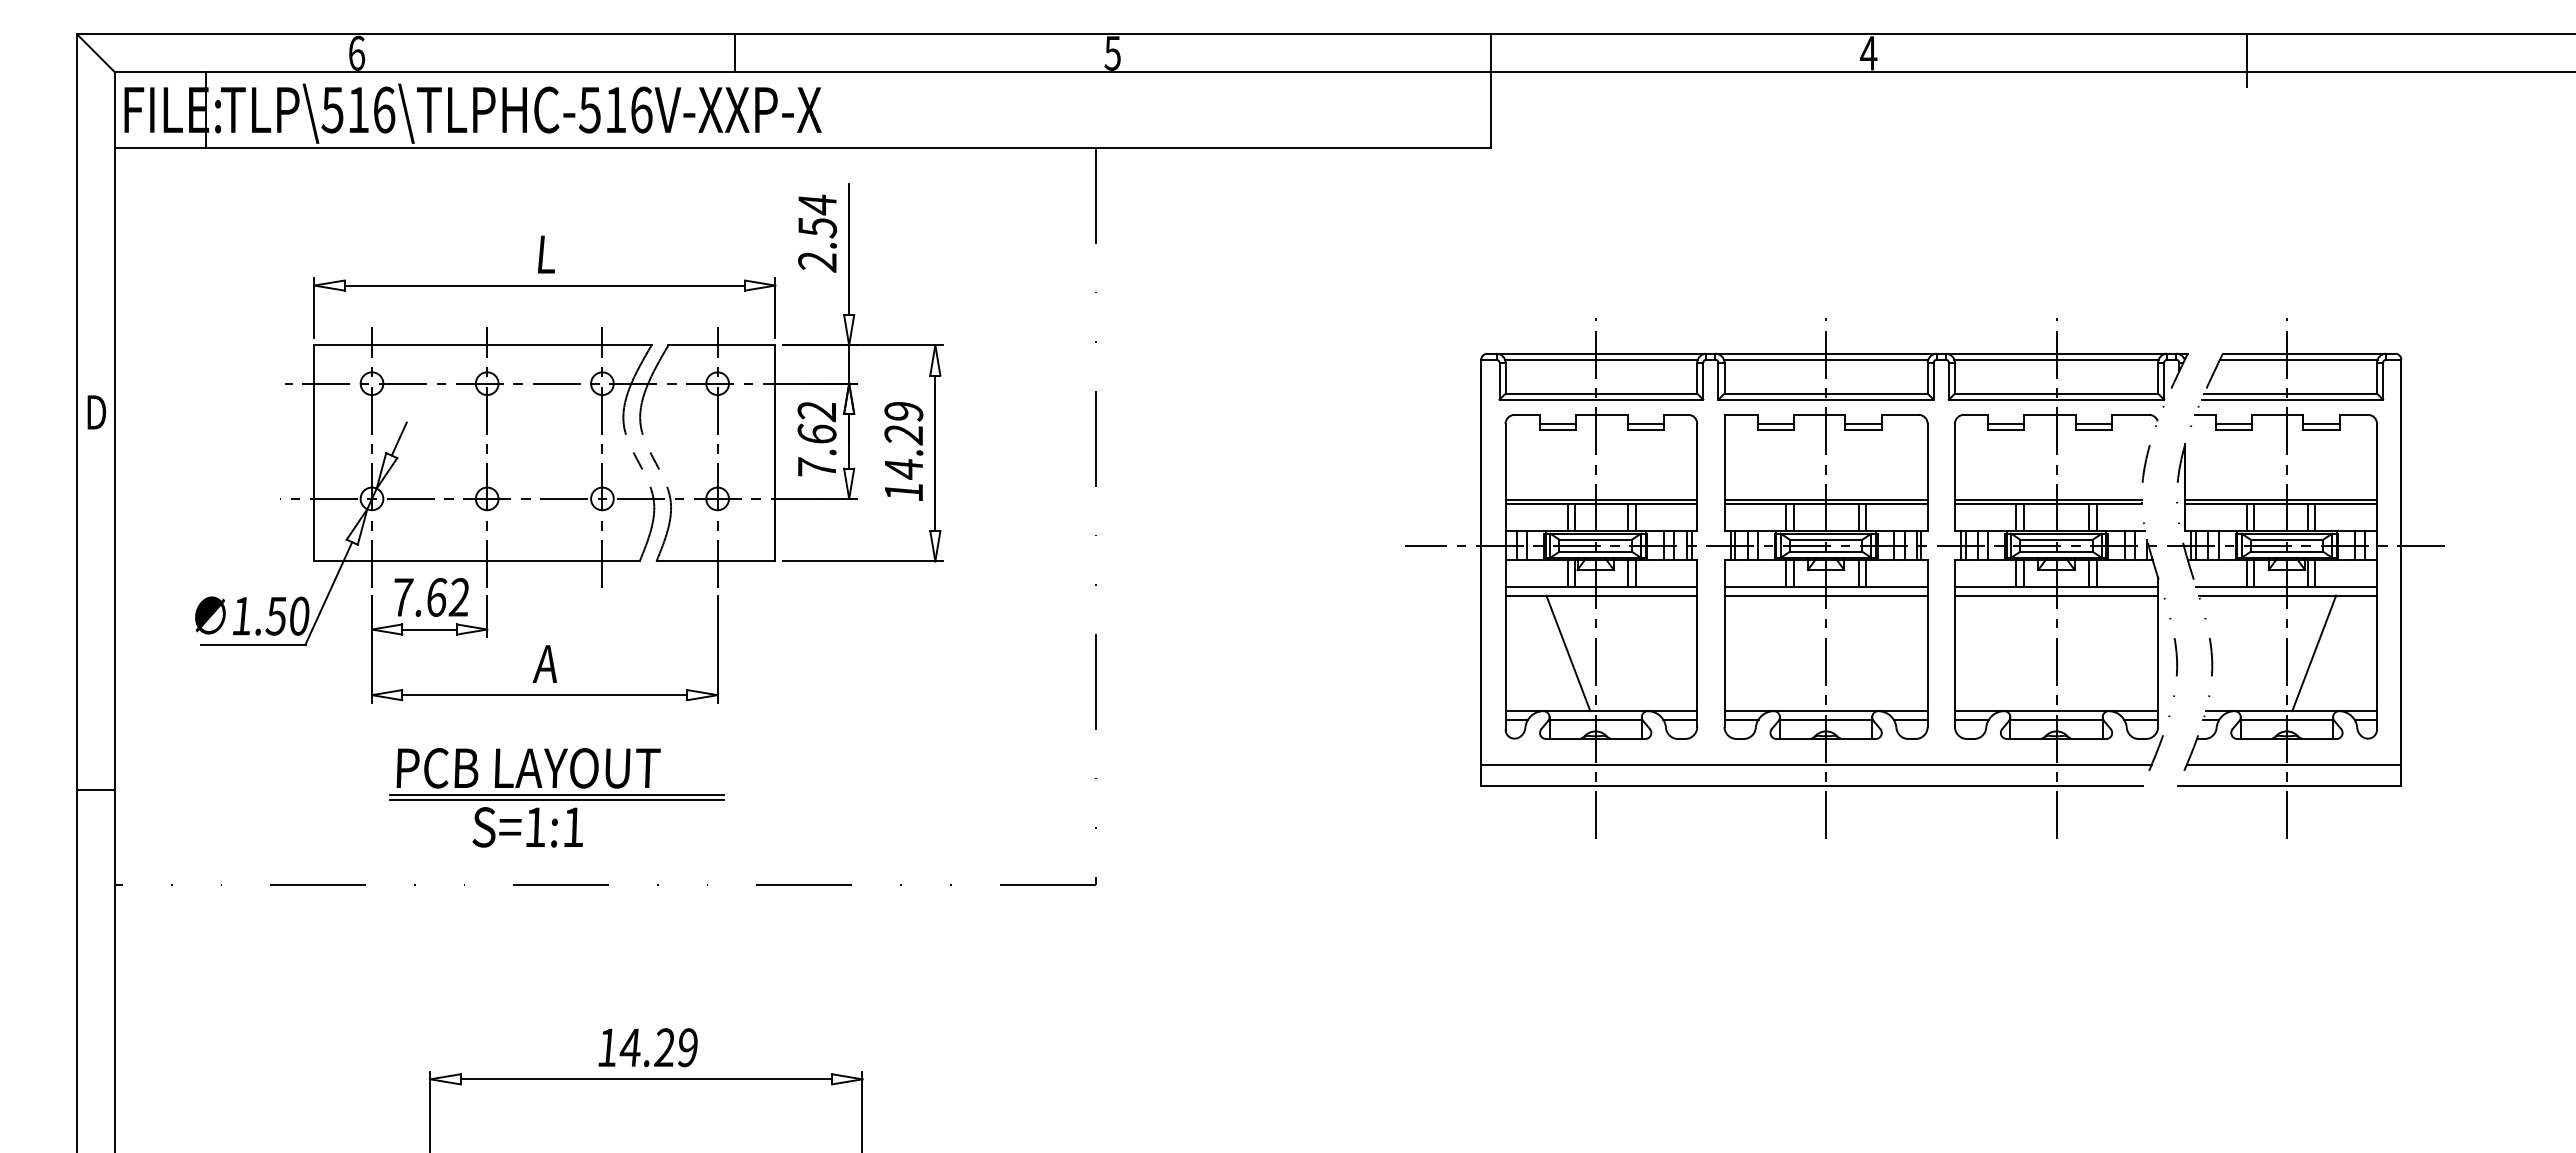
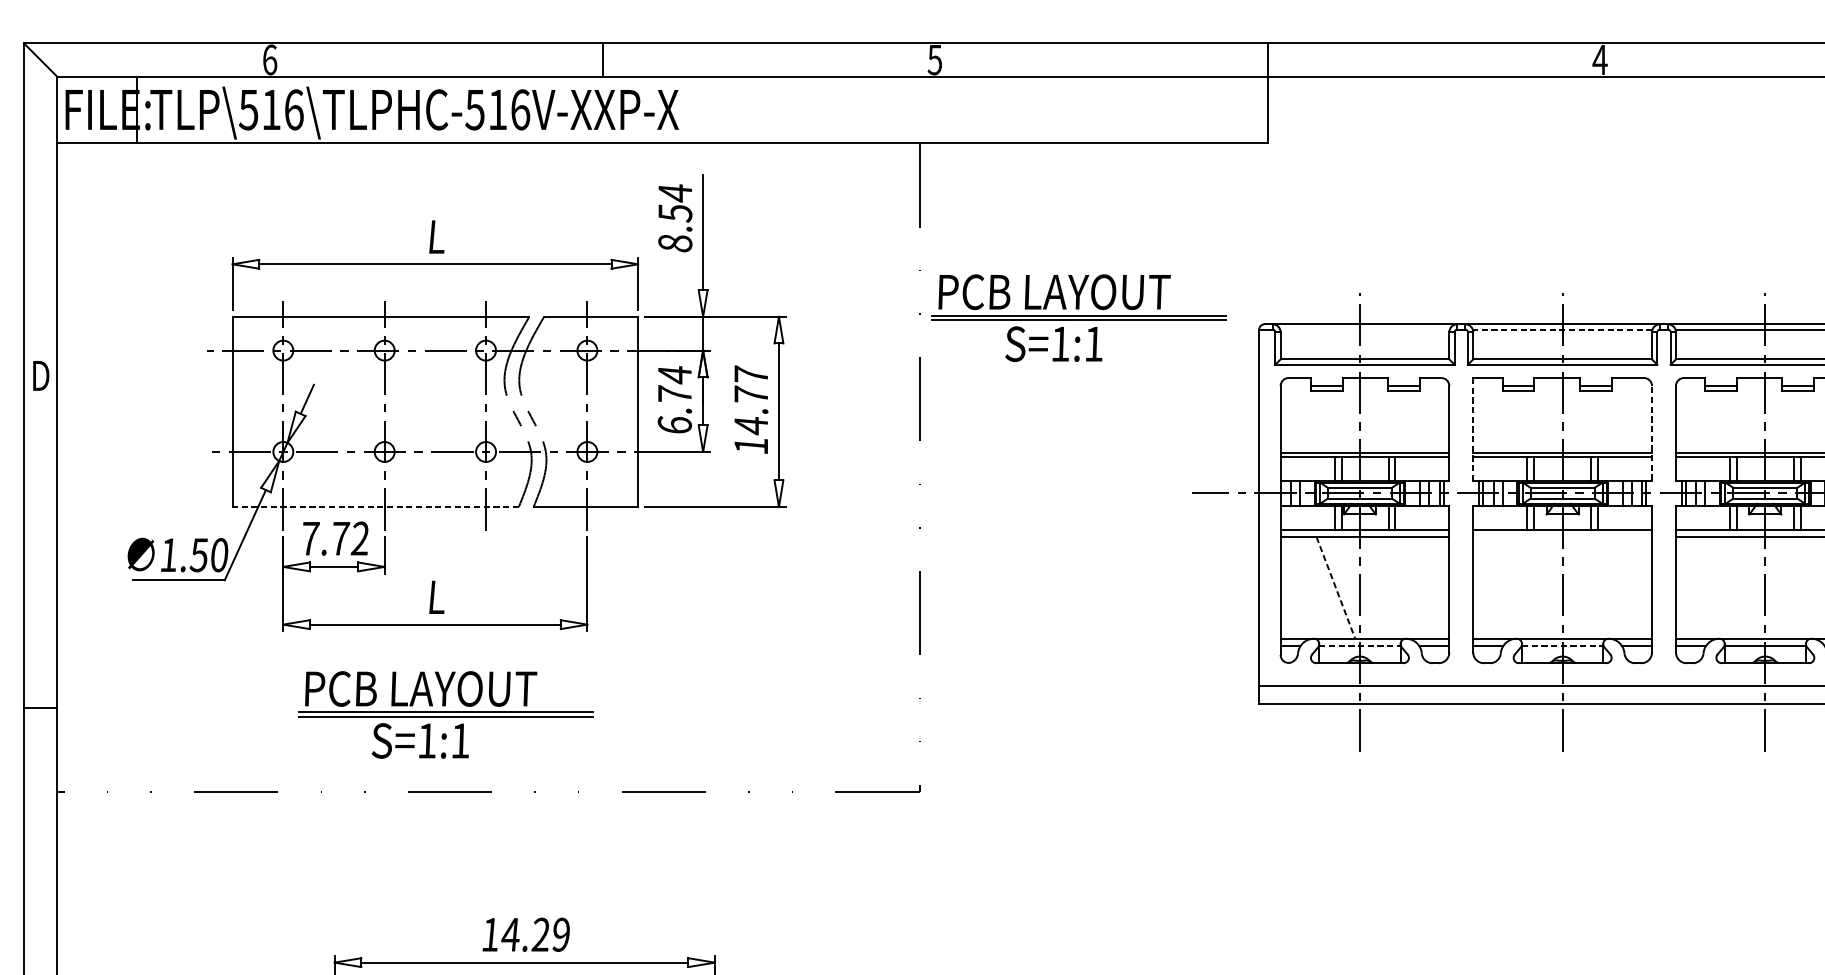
text: (817, 262) -> (675, 243), 2.54 -> 8.54
part: (1276, 346) -> (1079, 317), added
line: (1601, 359) -> (1365, 329), removed
line: (1825, 359) -> (1562, 329), solid -> dashed
text: (903, 422) -> (750, 384), 14.29 -> 14.77
text: (816, 439) -> (674, 399), 7.62 -> 6.74
line: (1724, 473) -> (1473, 429), solid -> dashed
line: (1927, 477) -> (1651, 433), solid -> dashed
line: (477, 561) -> (376, 507), solid -> dashed
line: (1825, 595) -> (1562, 536), removed
text: (437, 597) -> (340, 538), 7.62 -> 7.72
line: (1568, 653) -> (1336, 587), solid -> dashed
text: (544, 663) -> (435, 596), A -> L
line: (1596, 719) -> (1360, 646), solid -> dashed
line: (1826, 719) -> (1562, 646), solid -> dashed

